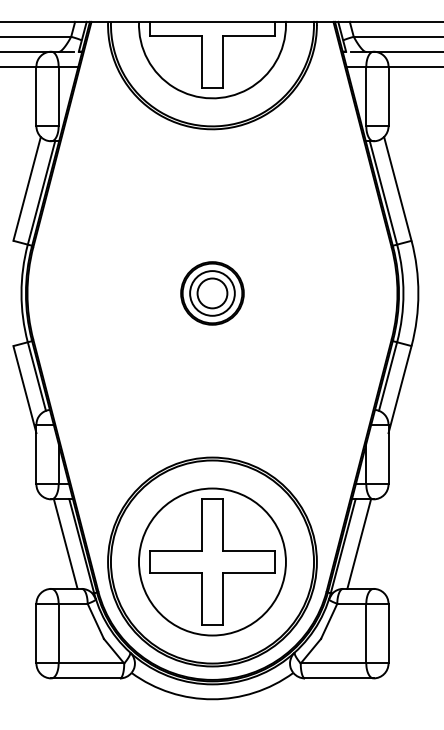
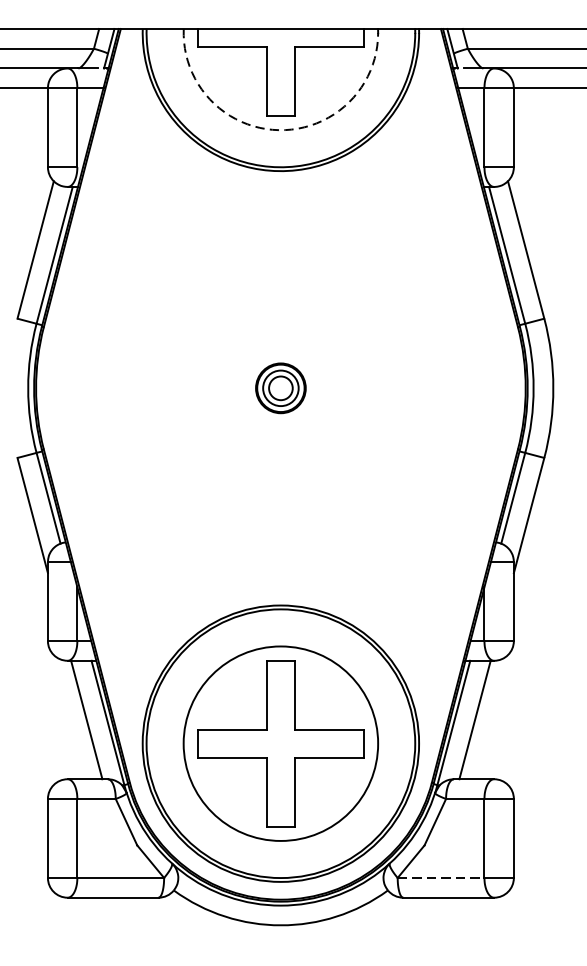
arc: (210, 98) -> (278, 130), solid -> dashed
part: (212, 293) -> (280, 388), size x0.6
line: (333, 663) -> (441, 877), solid -> dashed

